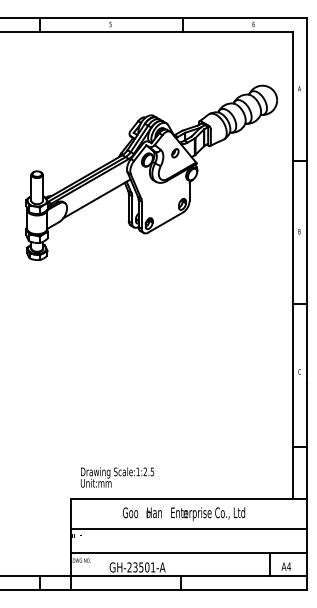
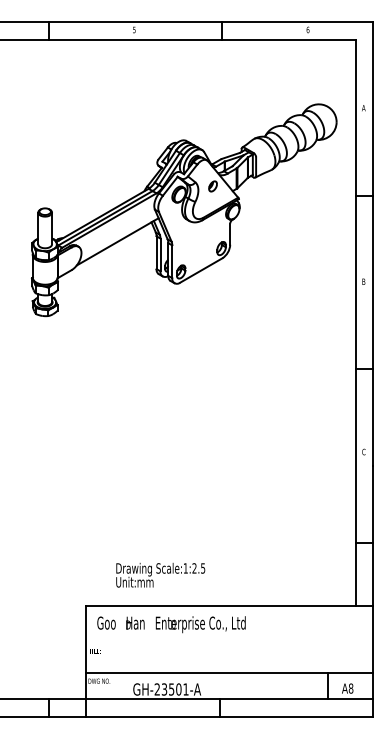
text: (117, 477) -> (160, 575), moved
text: (184, 513) -> (171, 624), moved
line: (188, 529) -> (229, 643), removed
text: (288, 566) -> (350, 688), A4 -> A8

